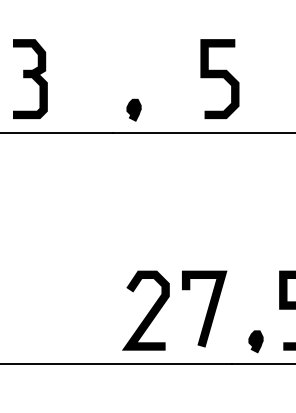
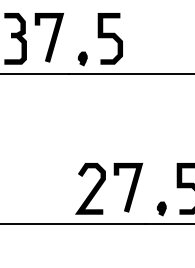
line: (85, 77) -> (51, 37), added
curve: (218, 78) -> (109, 38), moved

